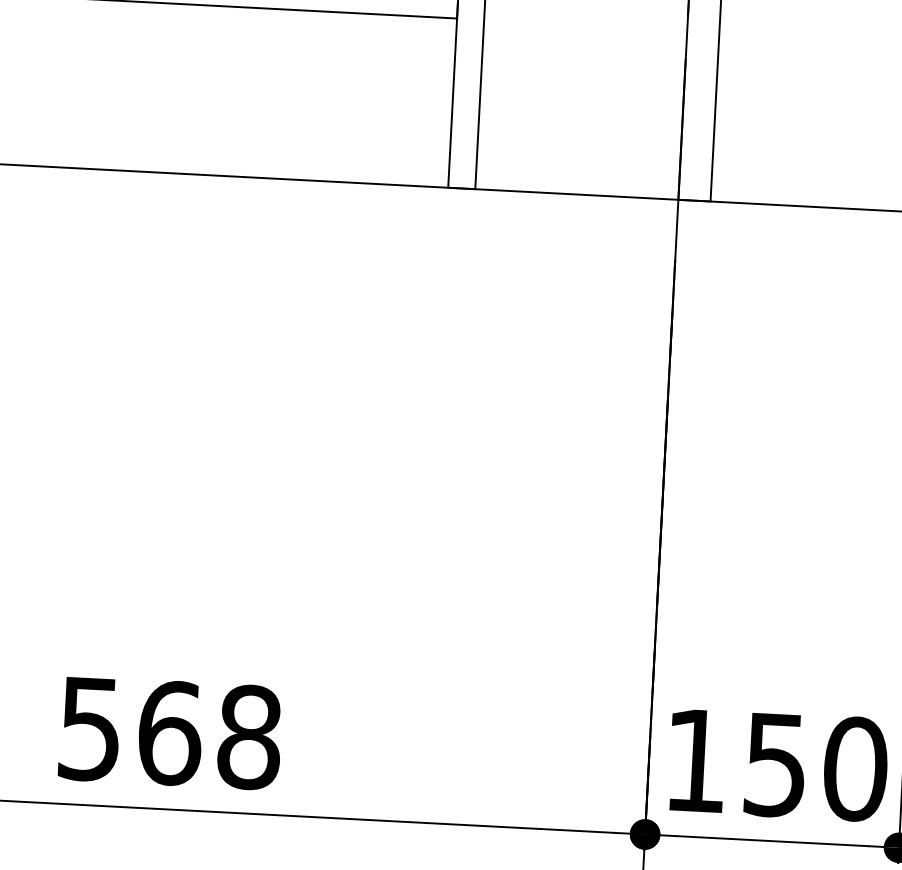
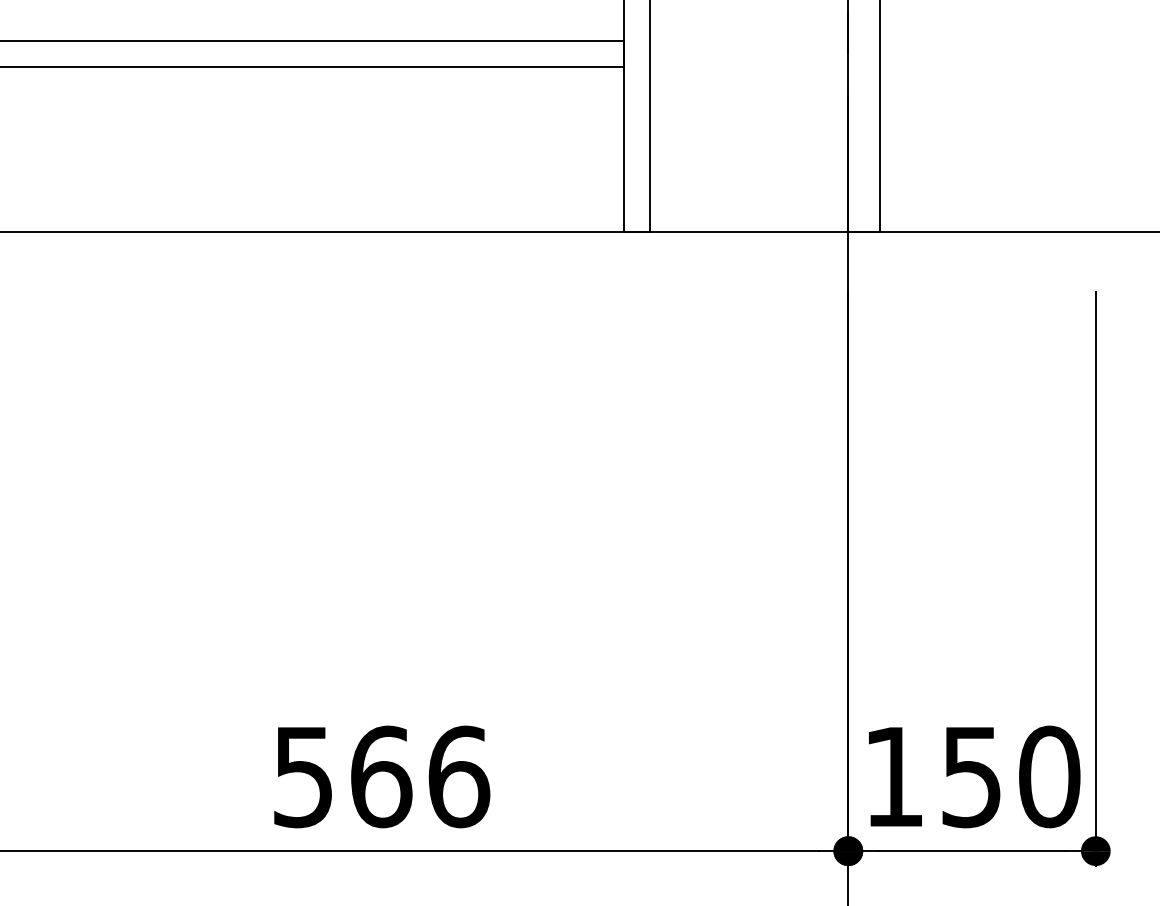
text: (250, 736) -> (459, 776), 568 -> 566

